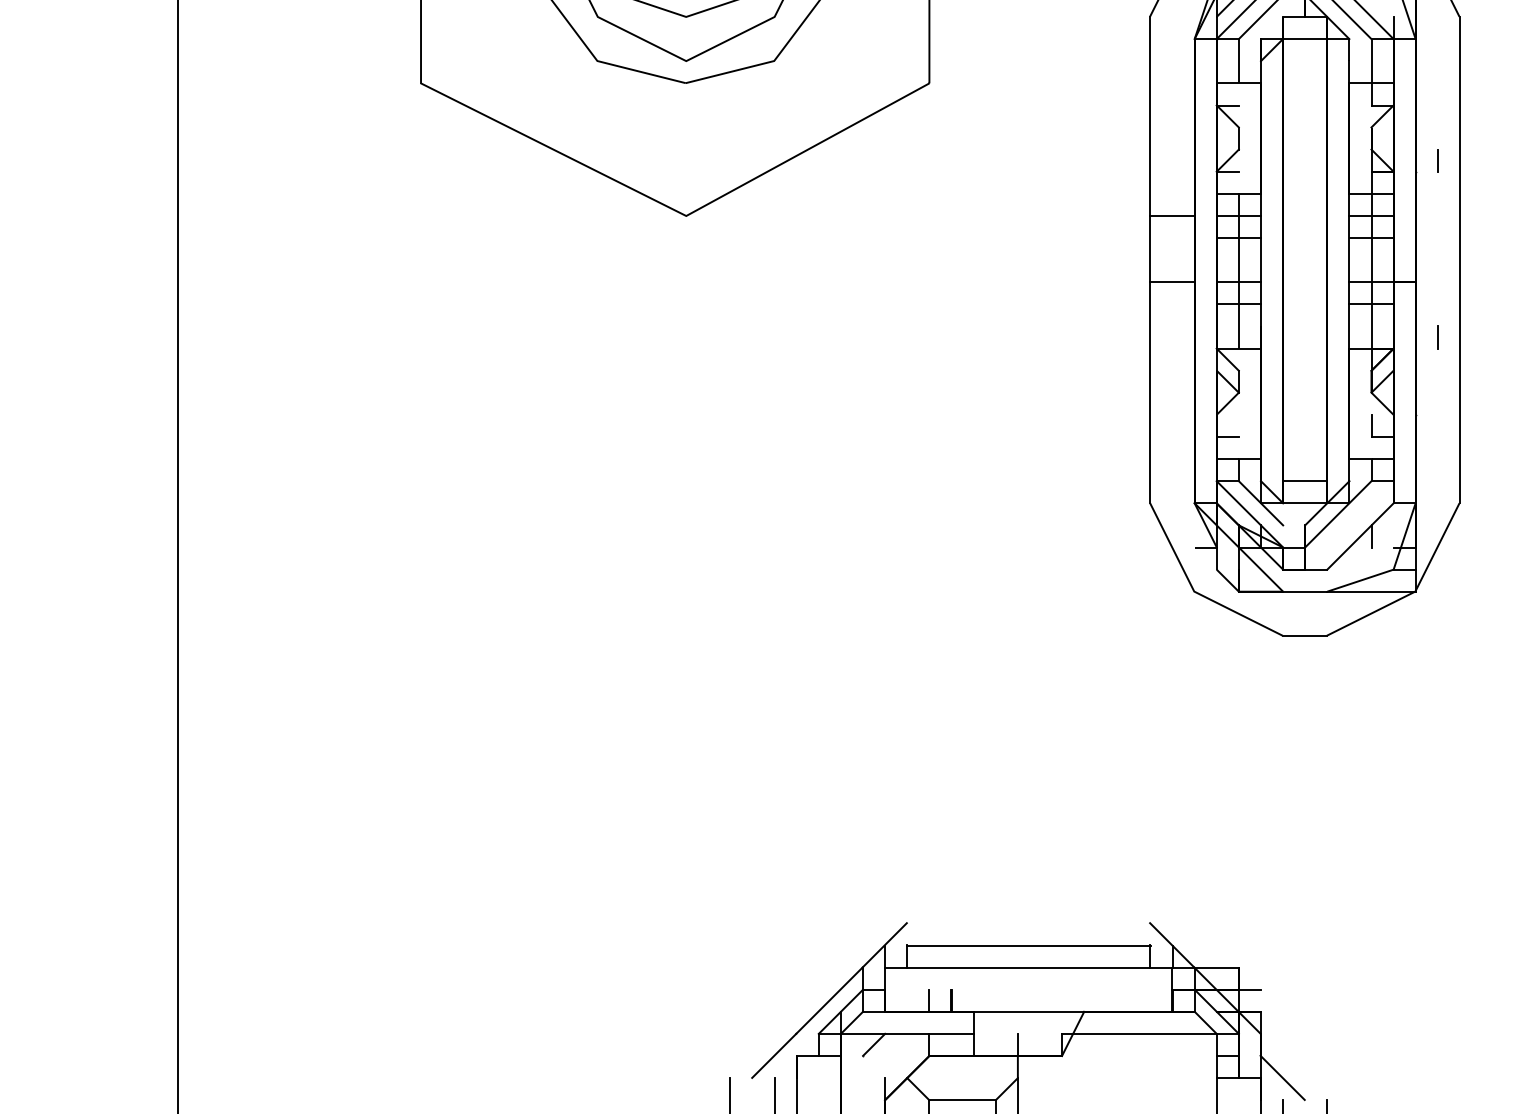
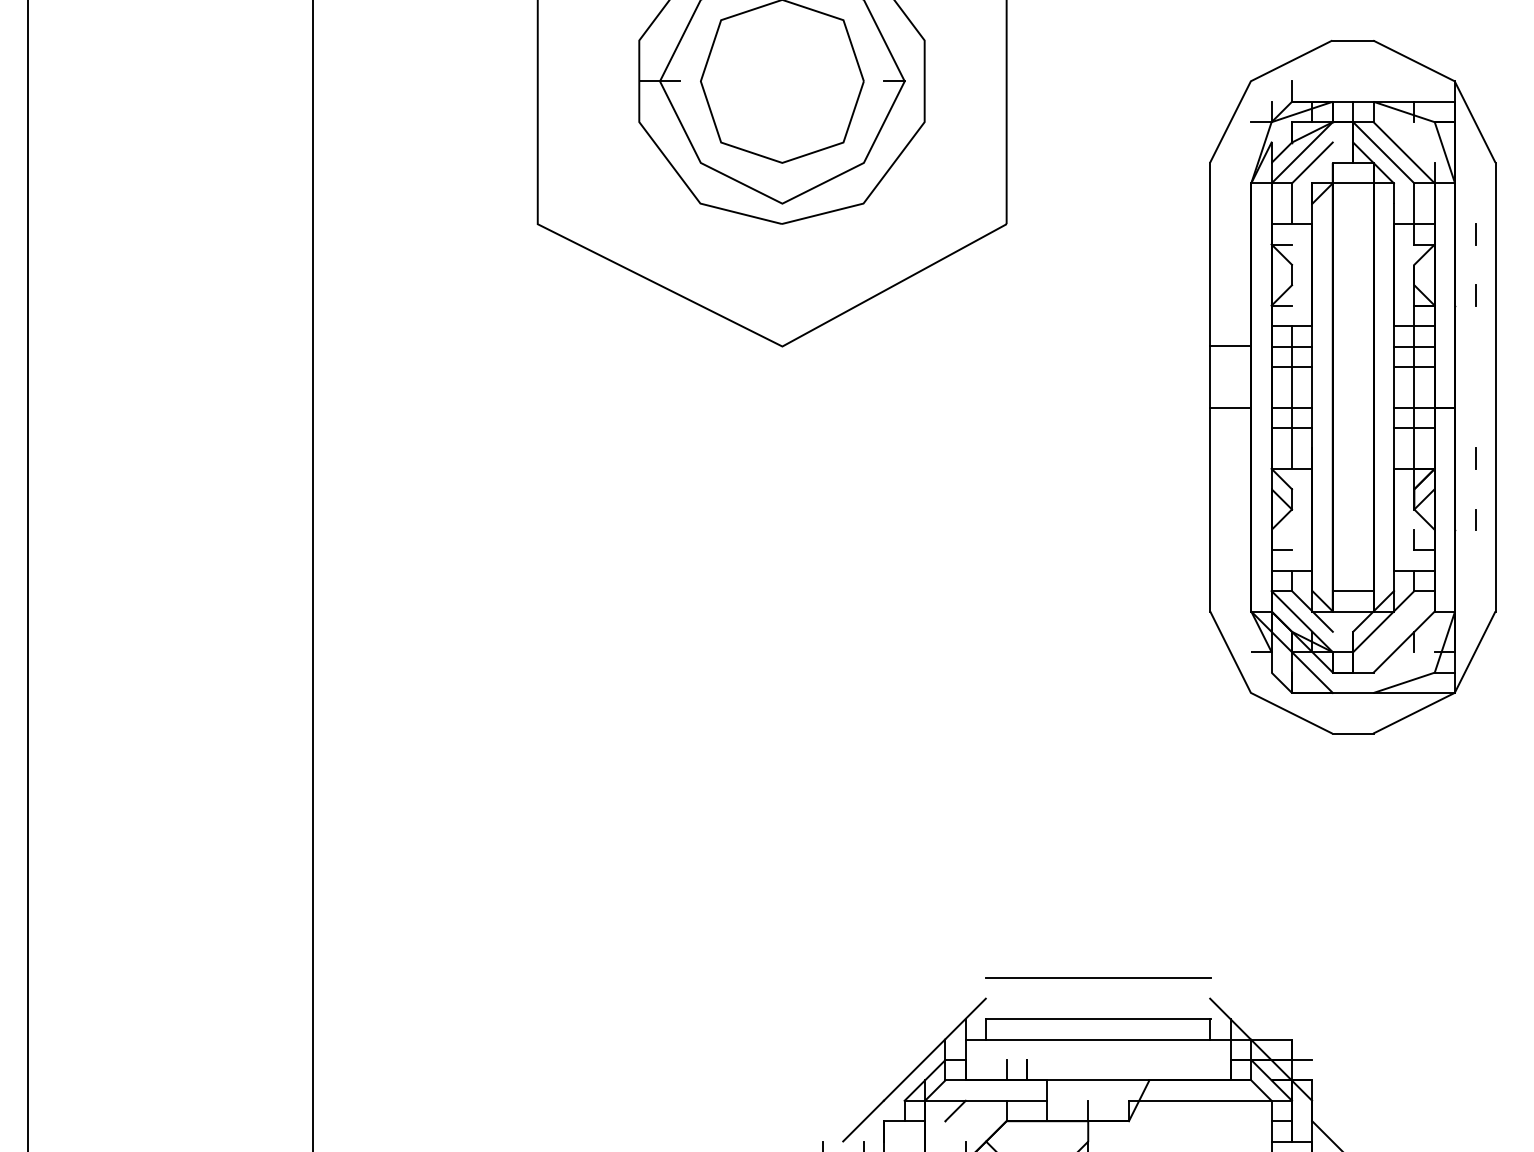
line: (1437, 94) -> (1475, 234), added
line: (1437, 403) -> (1475, 519), added
line: (1029, 901) -> (1098, 978), added

